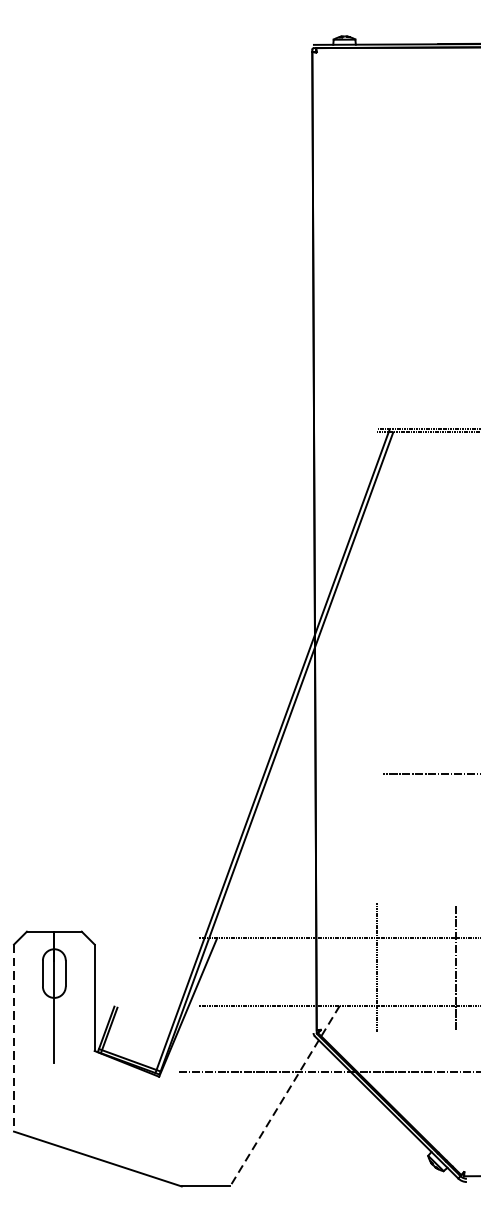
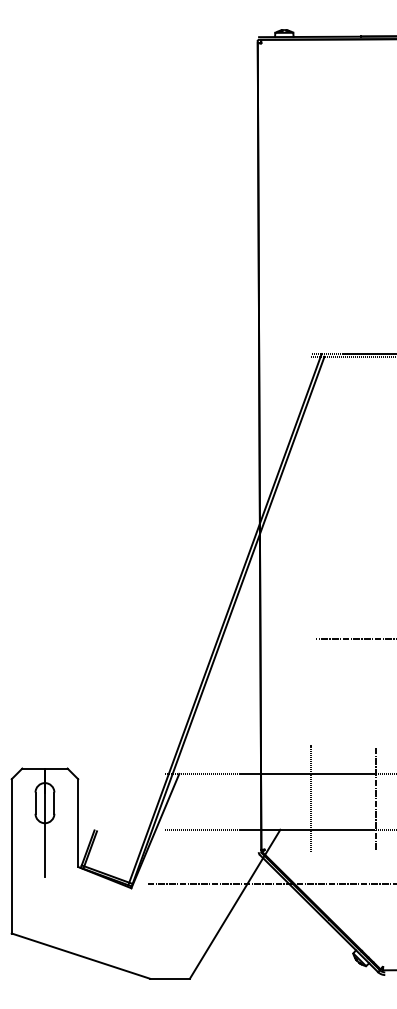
line: (13, 1038) -> (11, 856), dashed -> solid
line: (284, 1096) -> (234, 904), dashed -> solid

